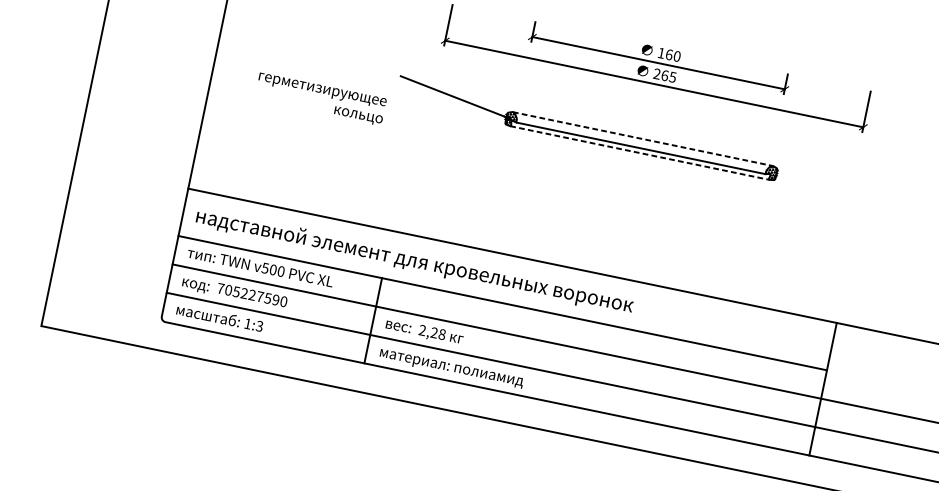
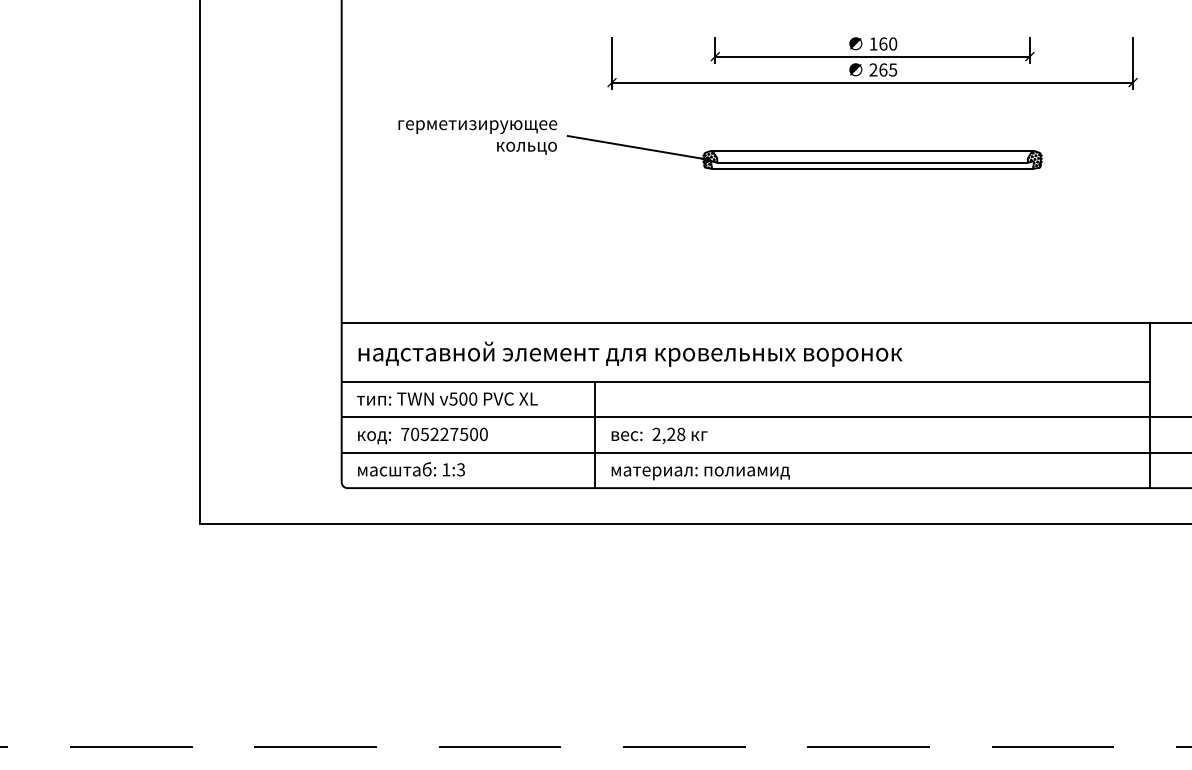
text: (320, 99) -> (477, 137), moved
line: (642, 139) -> (872, 151), dashed -> solid
line: (639, 152) -> (872, 168), dashed -> solid
text: (276, 300) -> (474, 434), 705227590 -> 705227500

